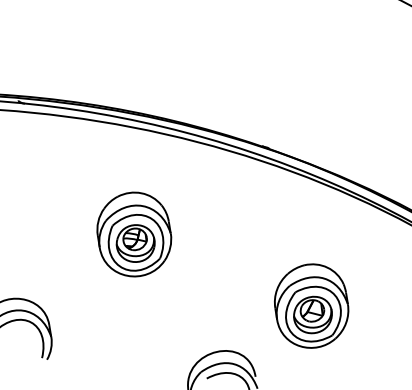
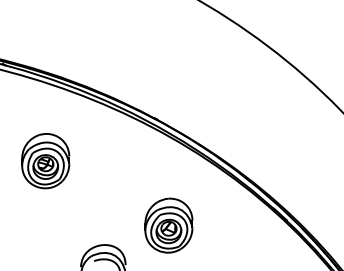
part: (133, 235) -> (45, 161), moved

